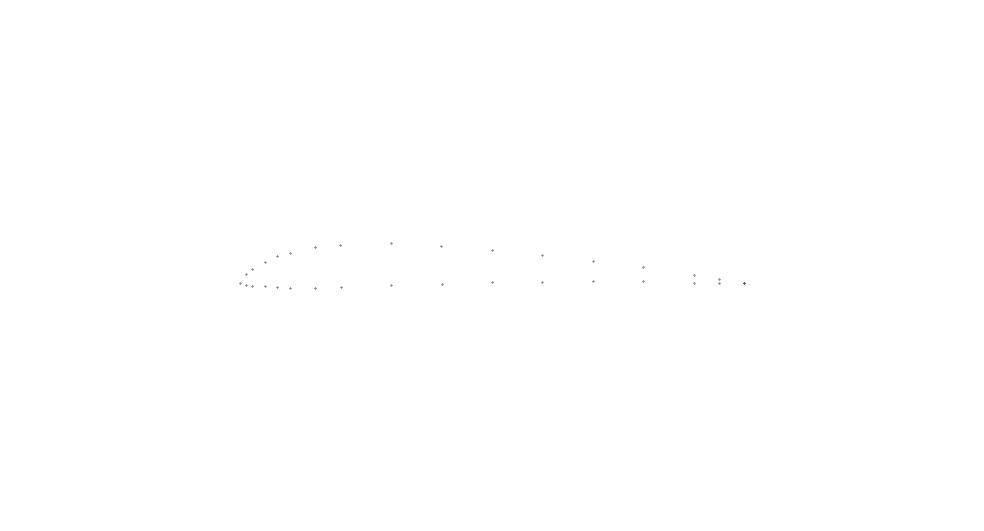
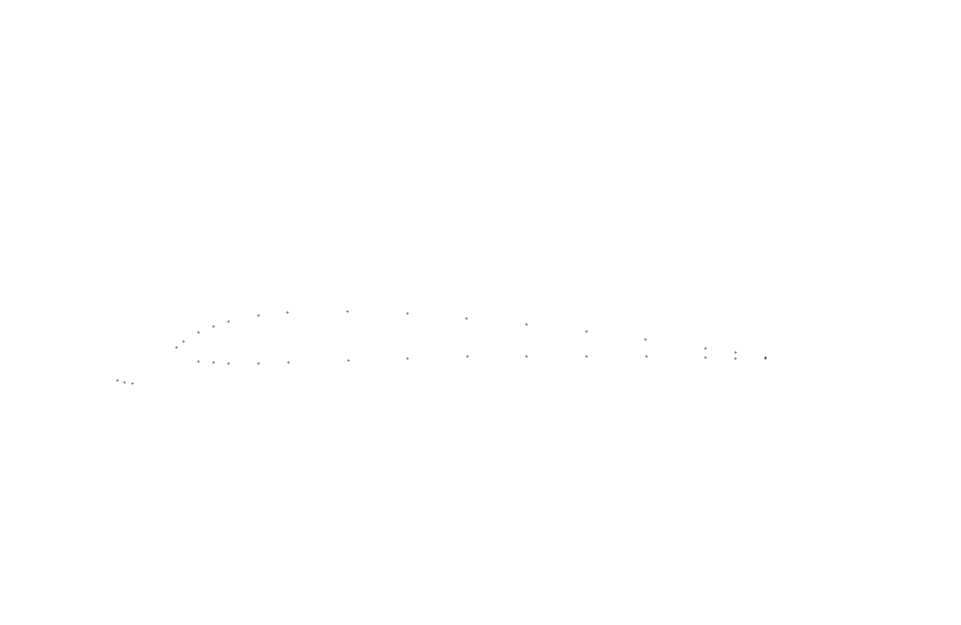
part: (246, 284) -> (124, 381), moved

